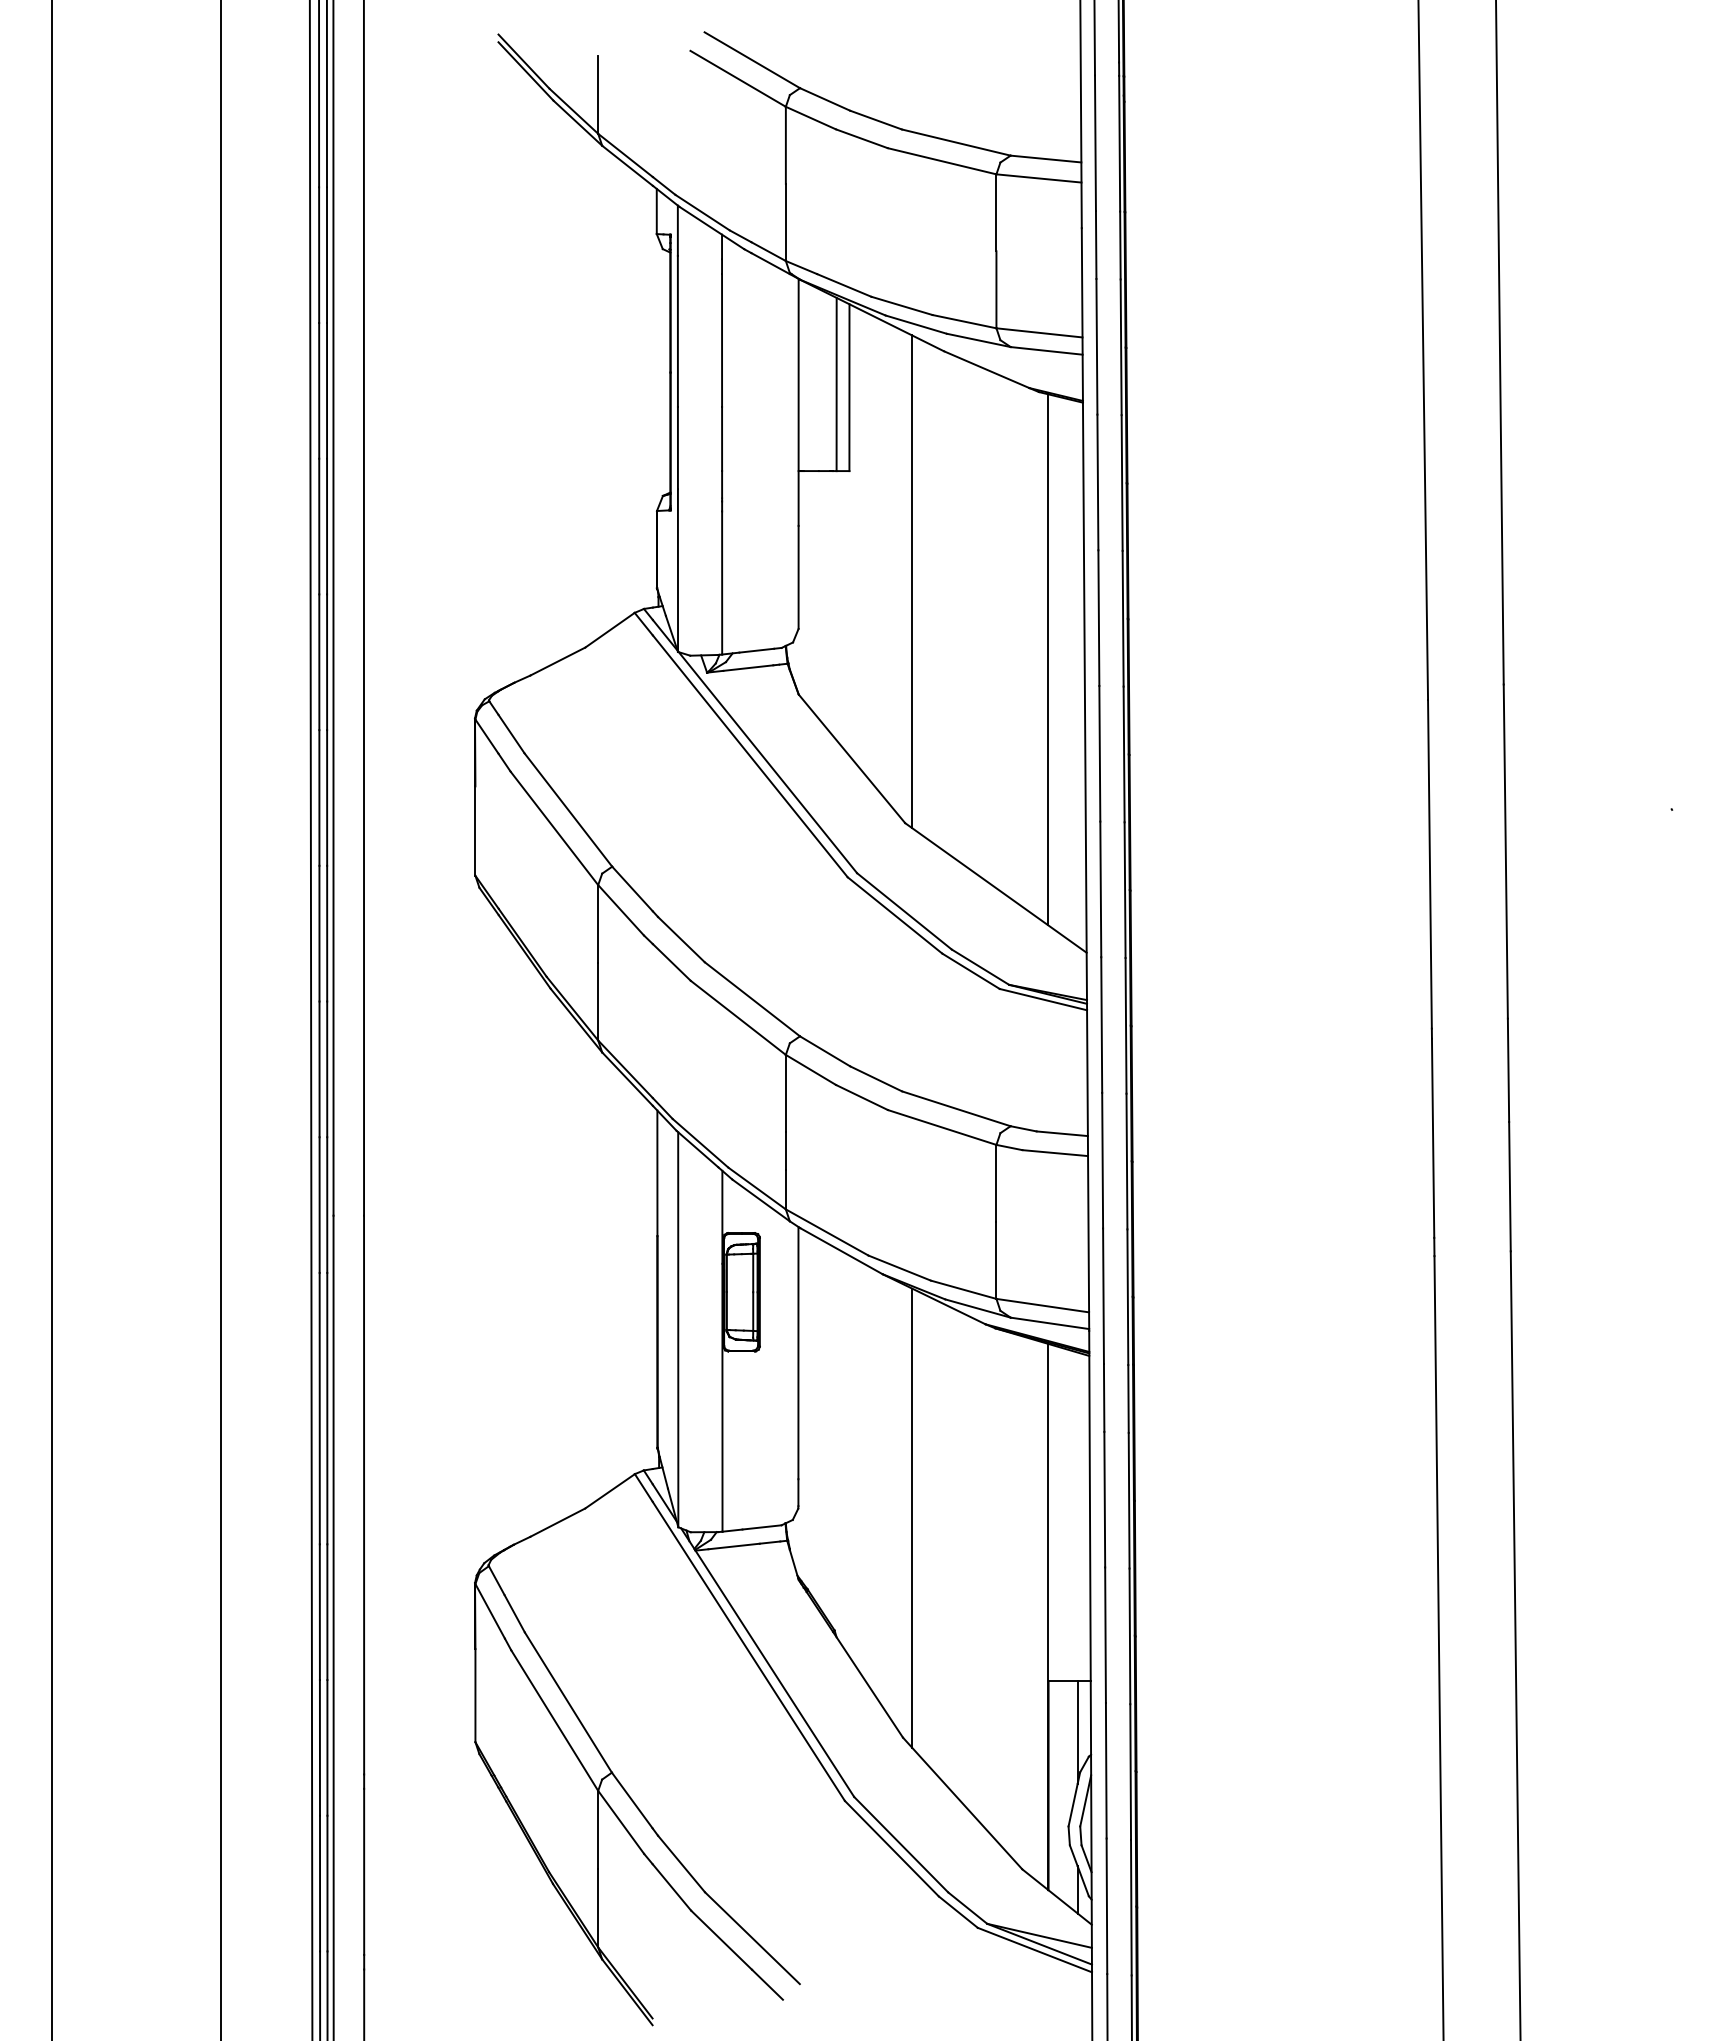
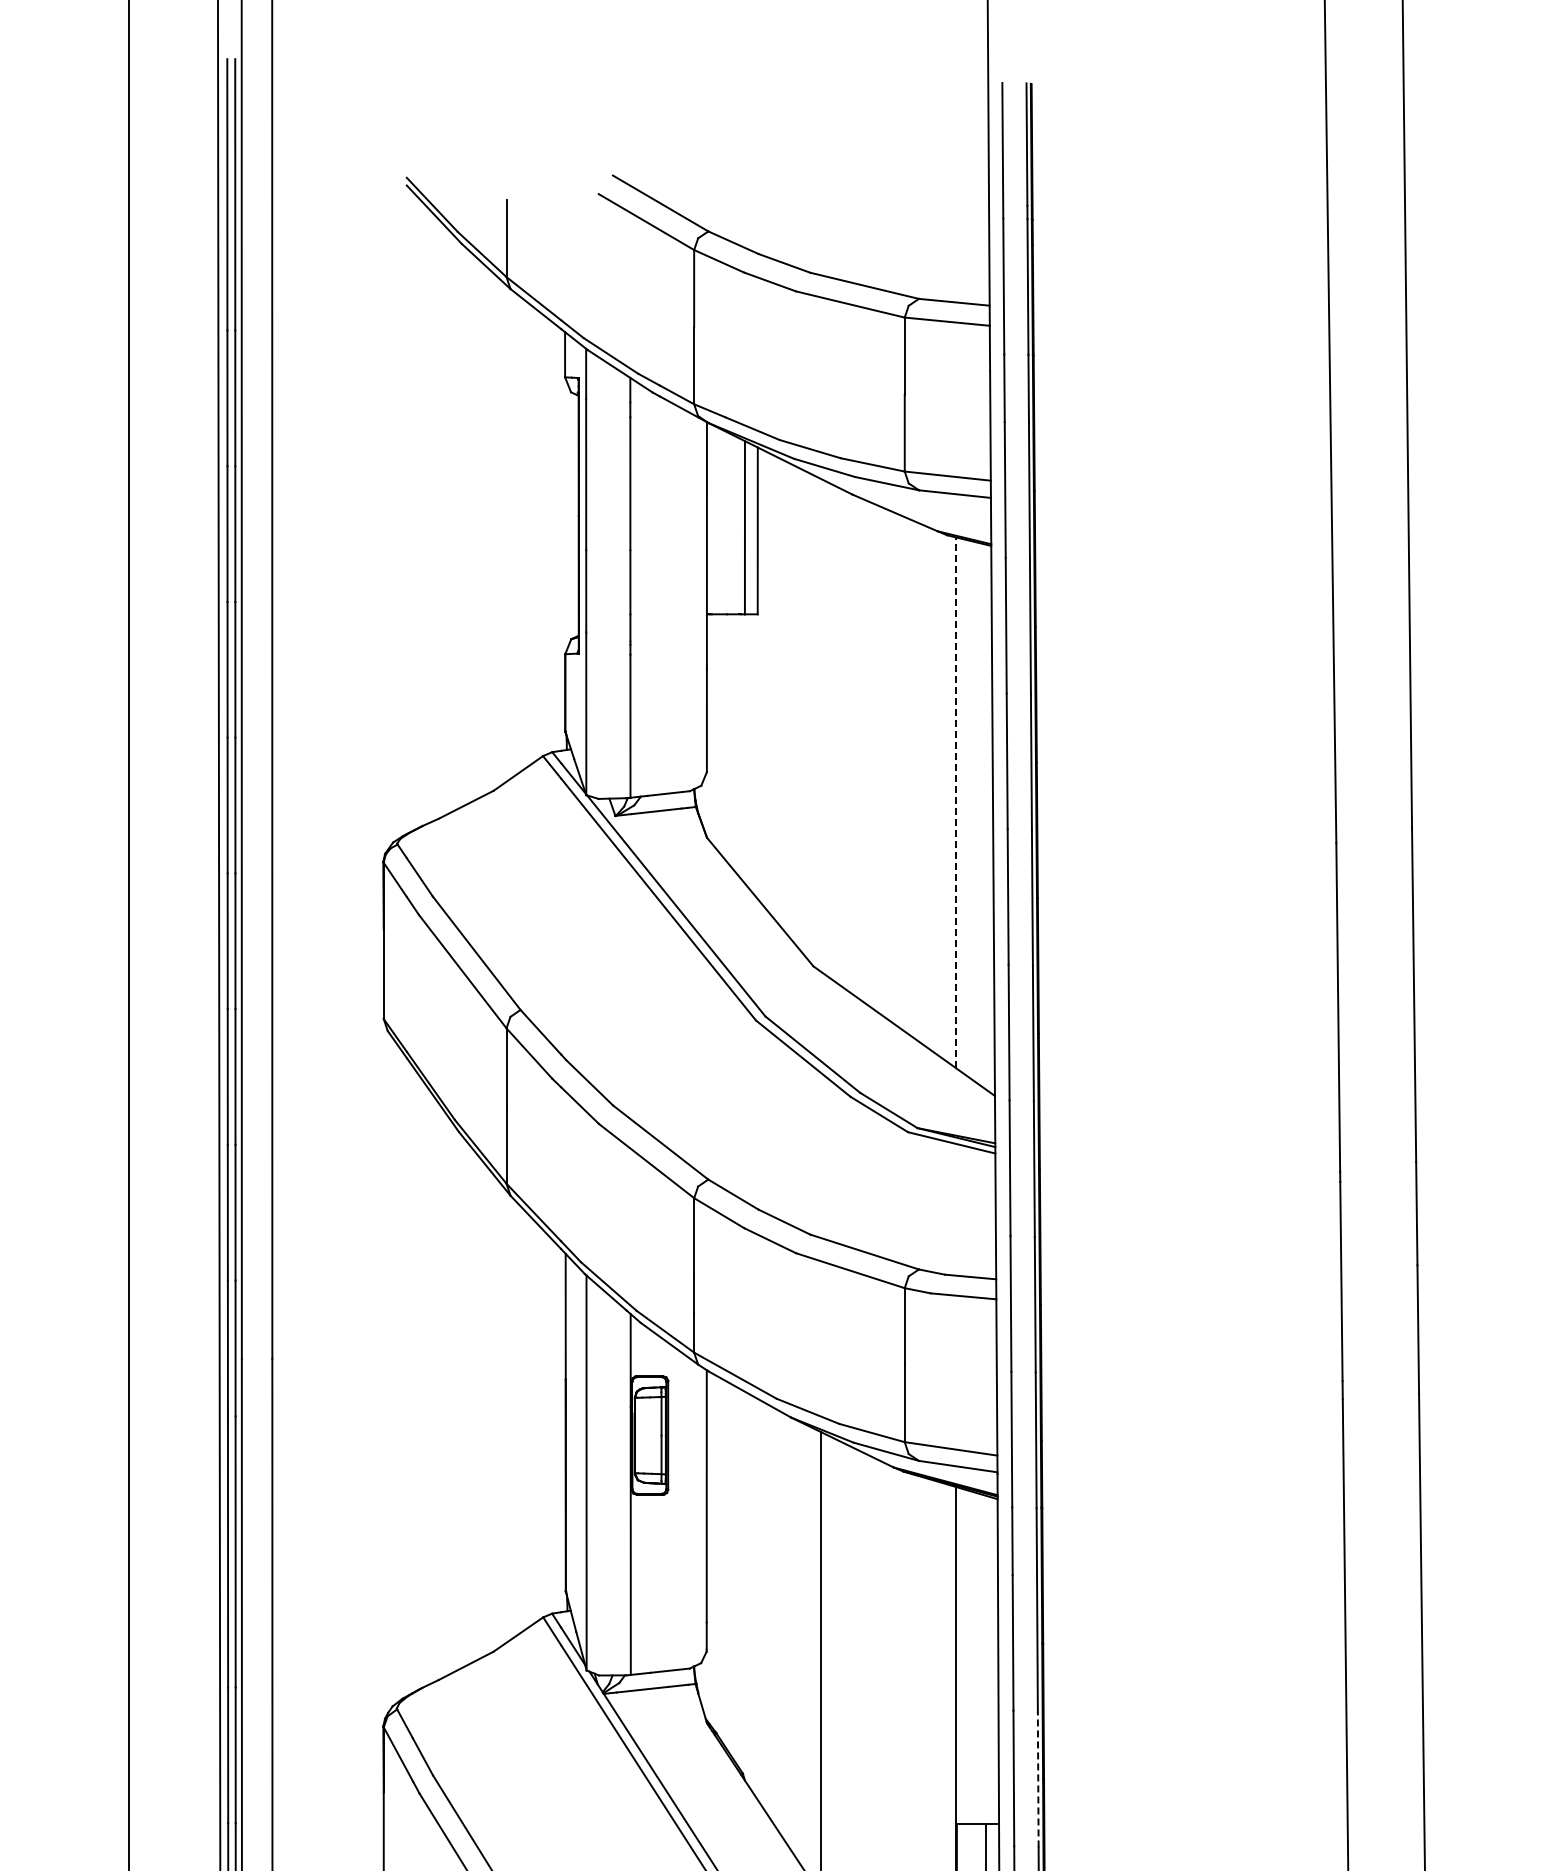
line: (912, 581) -> (820, 724), removed
line: (1047, 659) -> (955, 802), solid -> dashed
line: (1129, 1636) -> (1037, 1779), solid -> dashed

